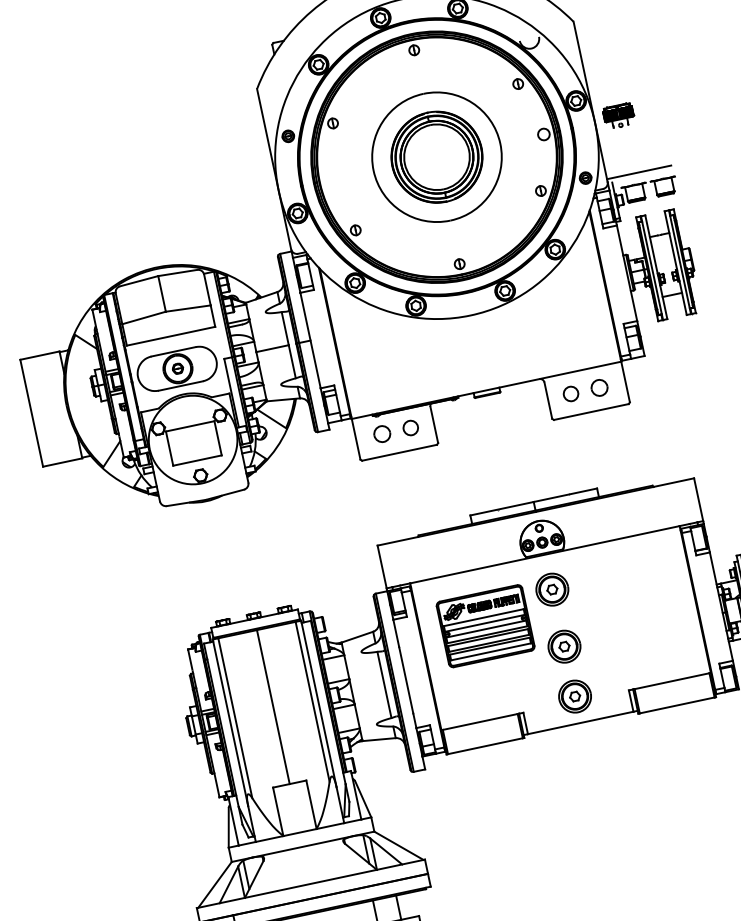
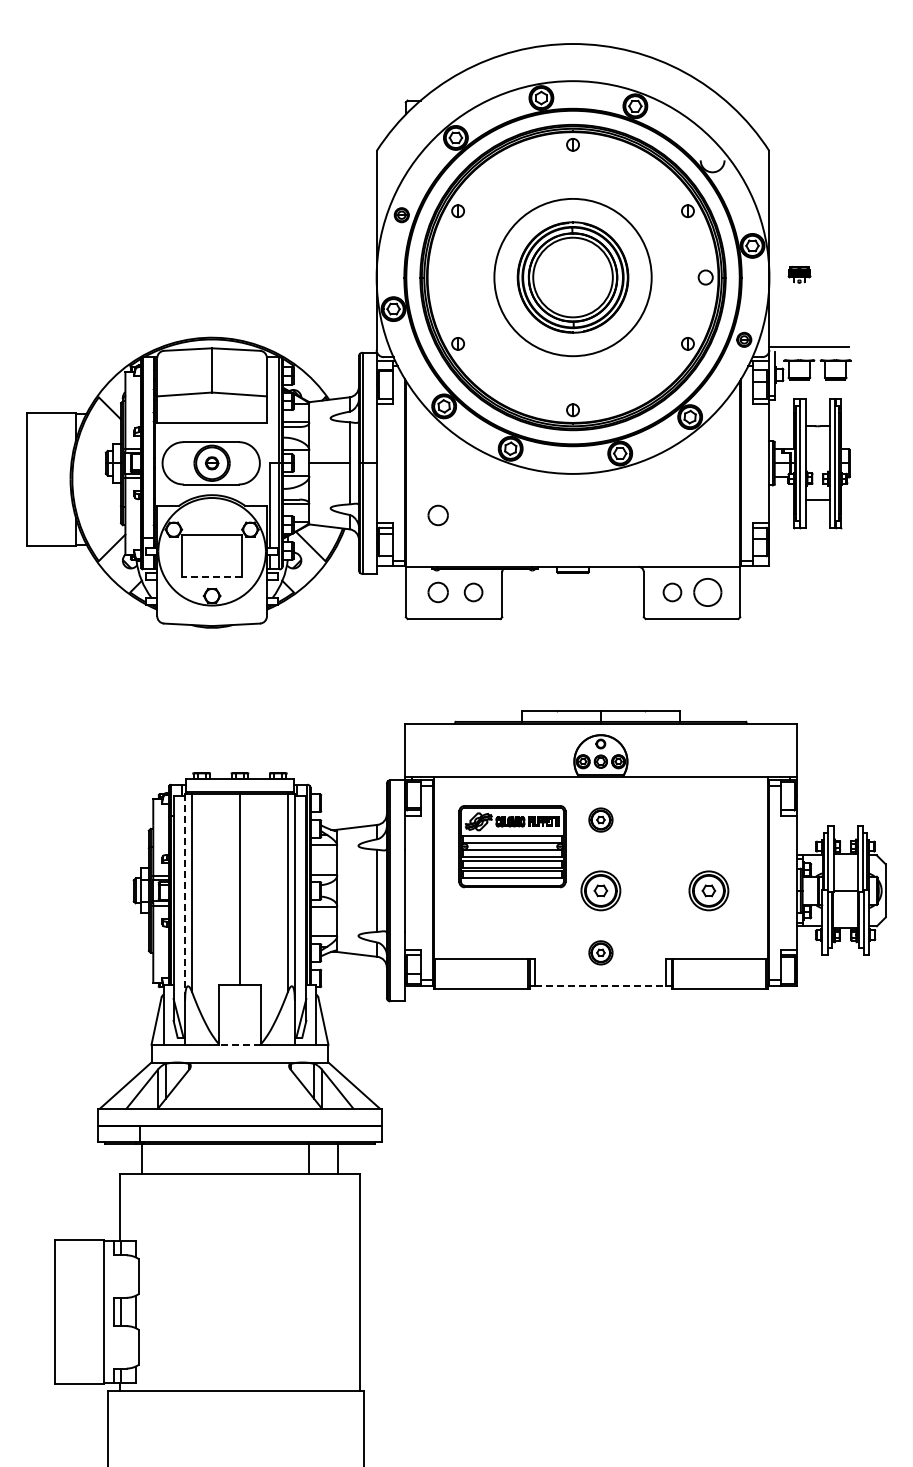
part: (618, 116) -> (799, 274), size x0.6
part: (368, 372) -> (437, 515), added
part: (599, 388) -> (707, 592), size x1.4
line: (197, 460) -> (211, 577), solid -> dashed
part: (551, 589) -> (600, 819), size x0.6
part: (651, 627) -> (708, 890), added
part: (574, 696) -> (600, 952), size x0.6
line: (581, 722) -> (601, 985), solid -> dashed
line: (230, 723) -> (185, 897), solid -> dashed
line: (299, 832) -> (239, 1044), solid -> dashed

